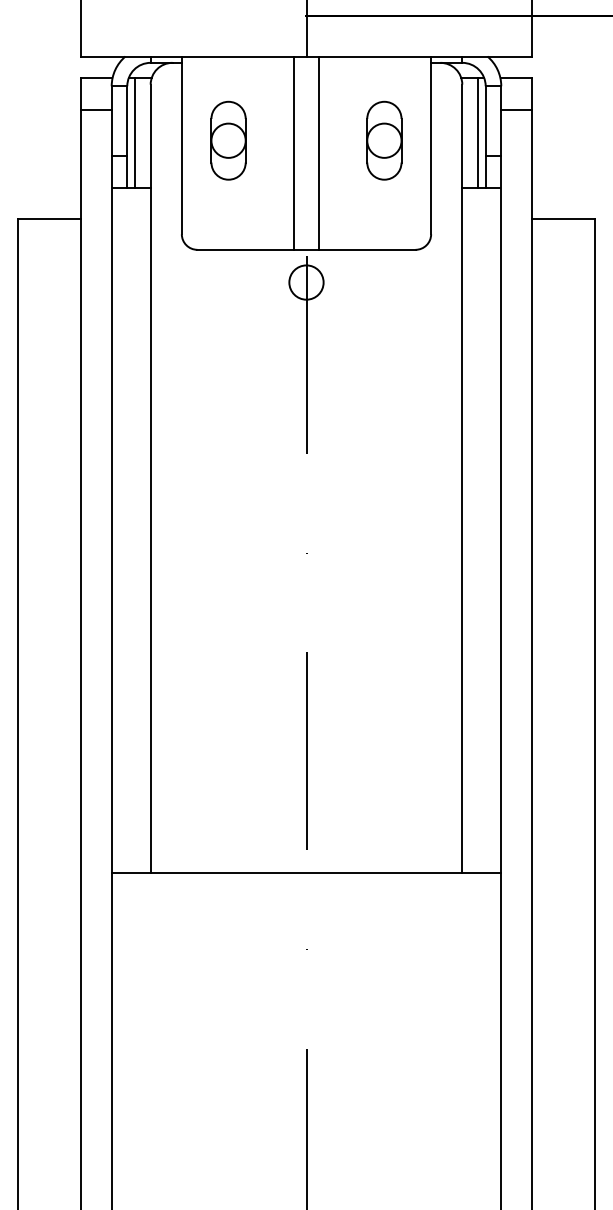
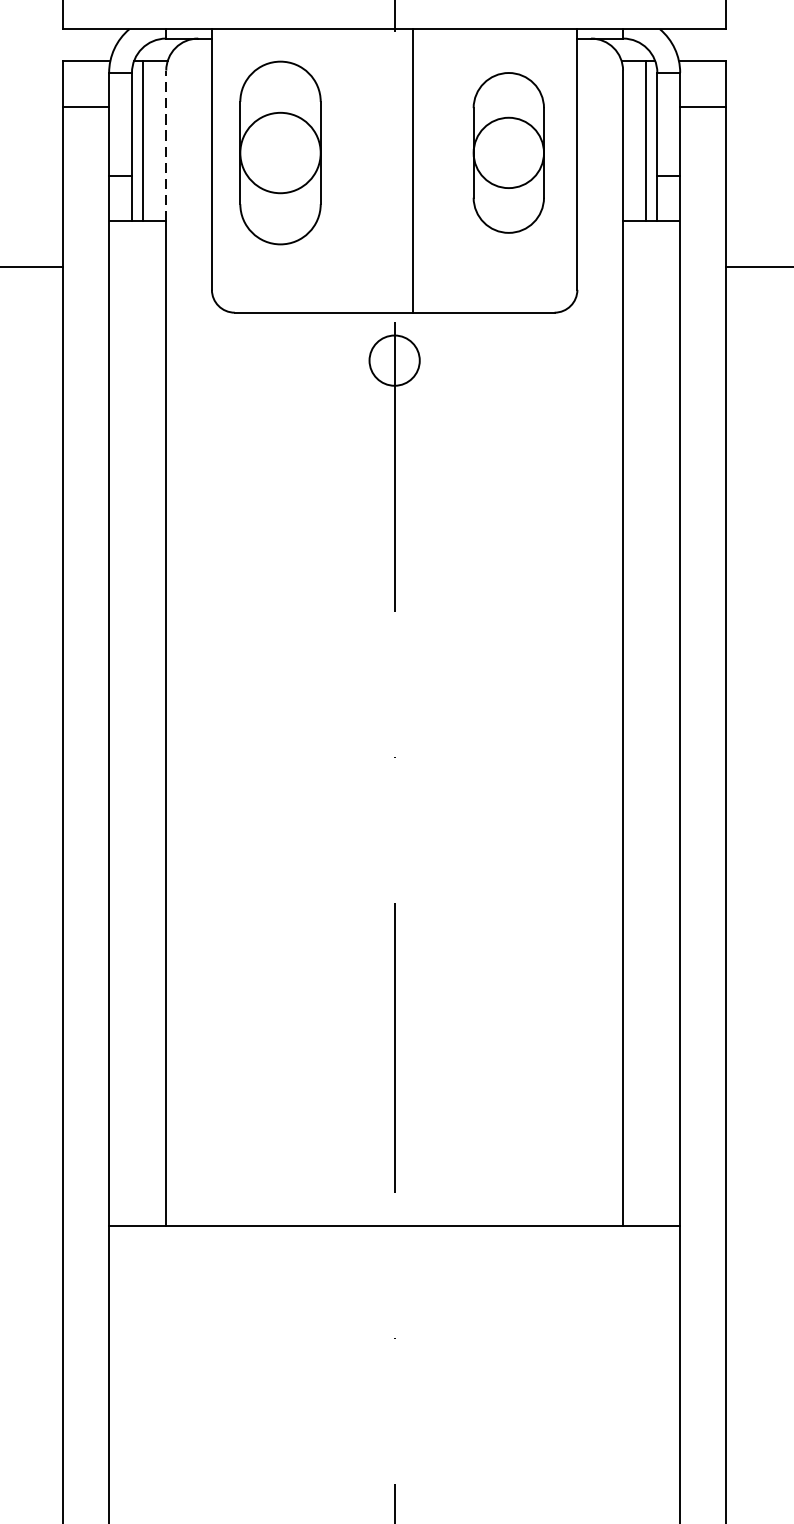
line: (150, 135) -> (165, 145), solid -> dashed
part: (228, 140) -> (280, 152), size x1.6
part: (384, 140) -> (509, 152), size x1.4
line: (294, 152) -> (377, 169), removed

